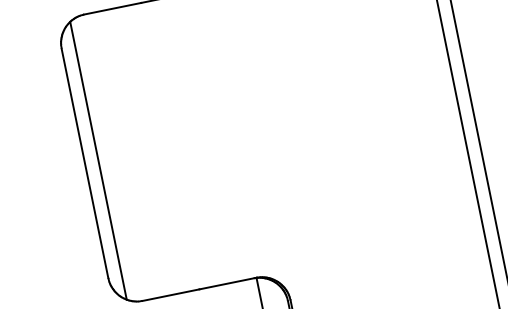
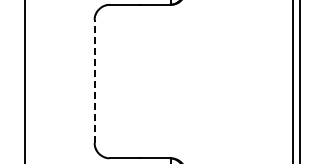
line: (97, 160) -> (101, 81), removed
line: (84, 163) -> (94, 81), solid -> dashed

